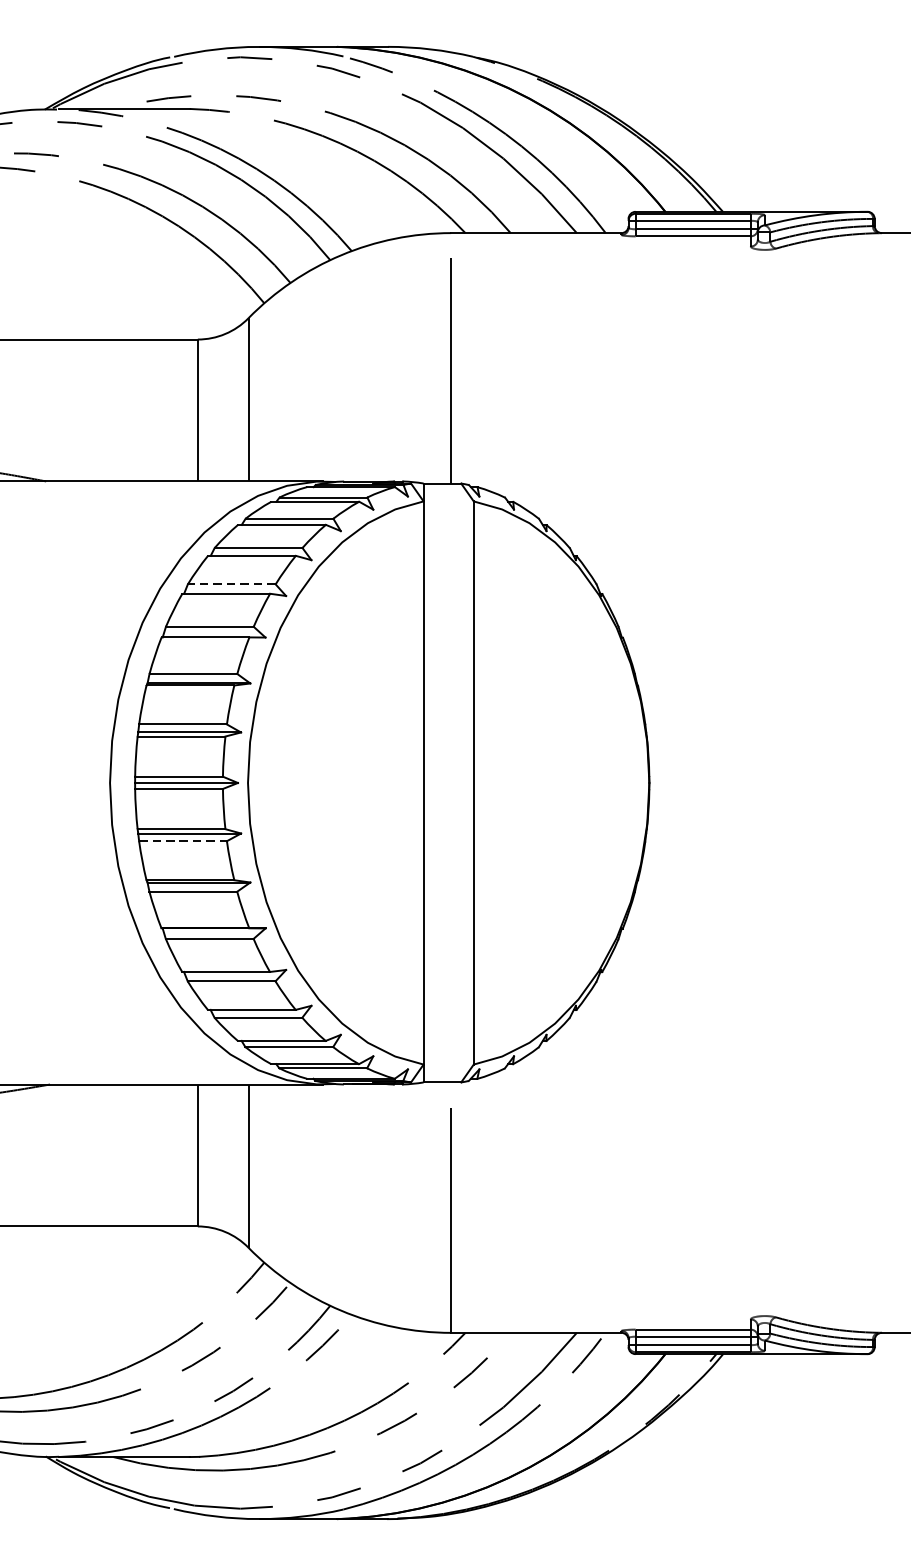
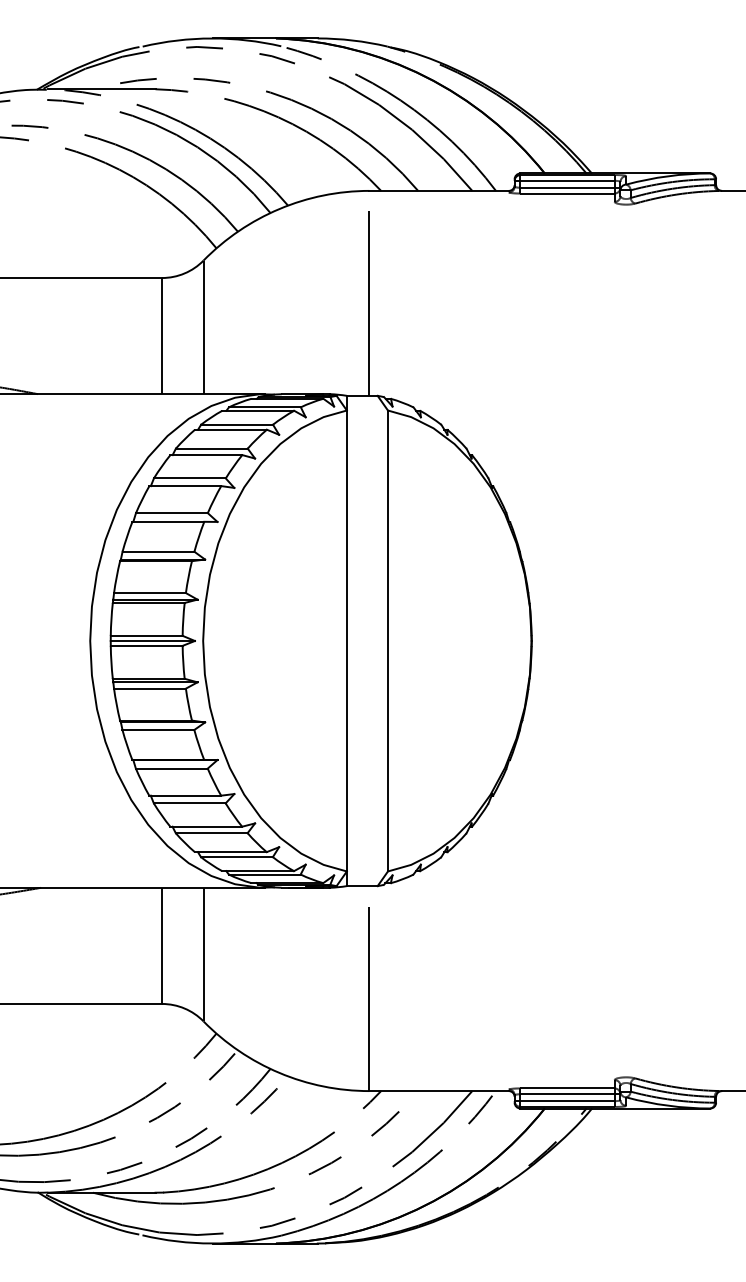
line: (231, 584) -> (189, 478), dashed -> solid
line: (182, 841) -> (149, 688), dashed -> solid

